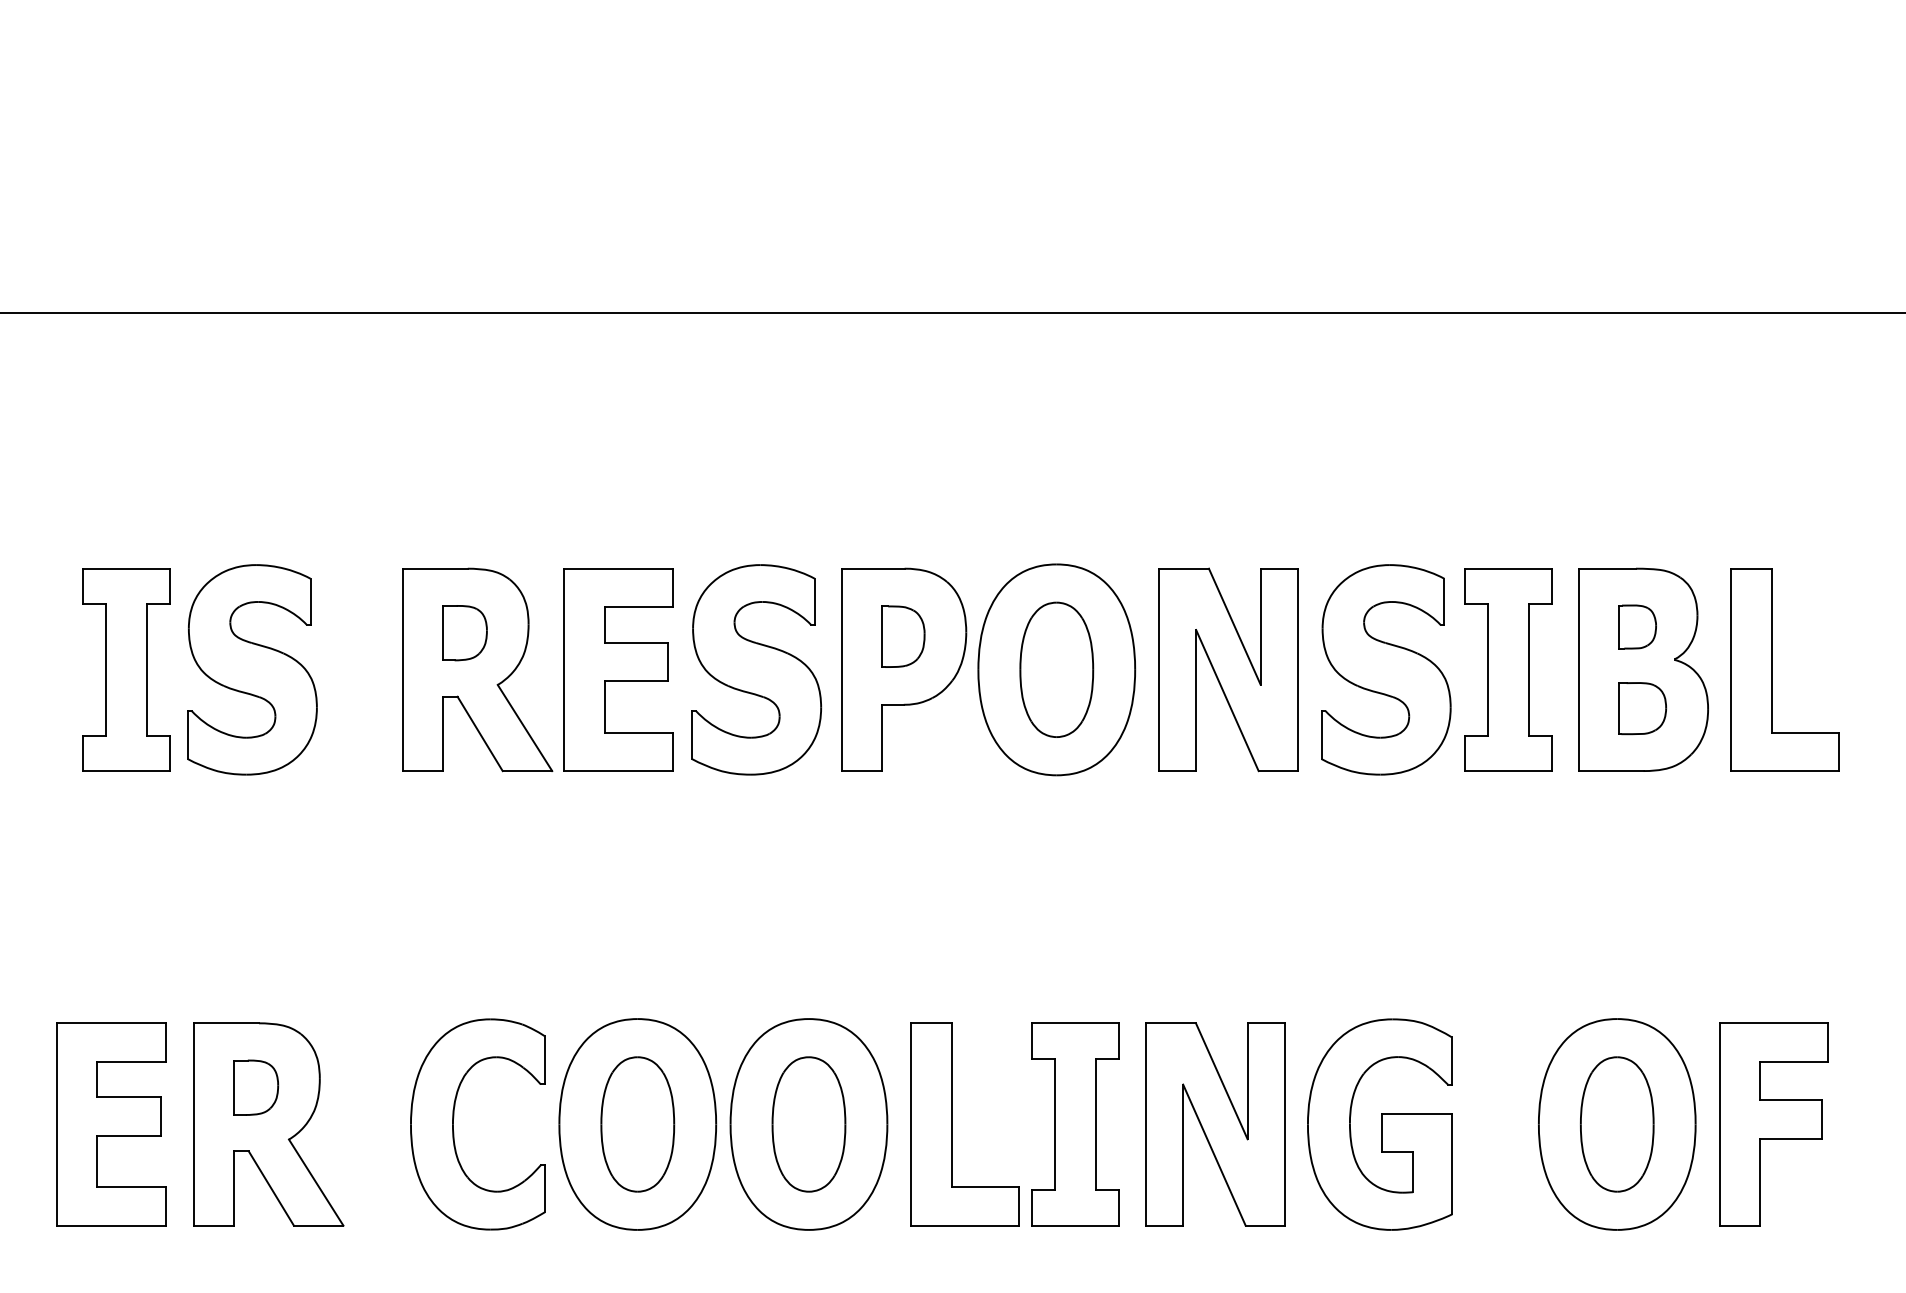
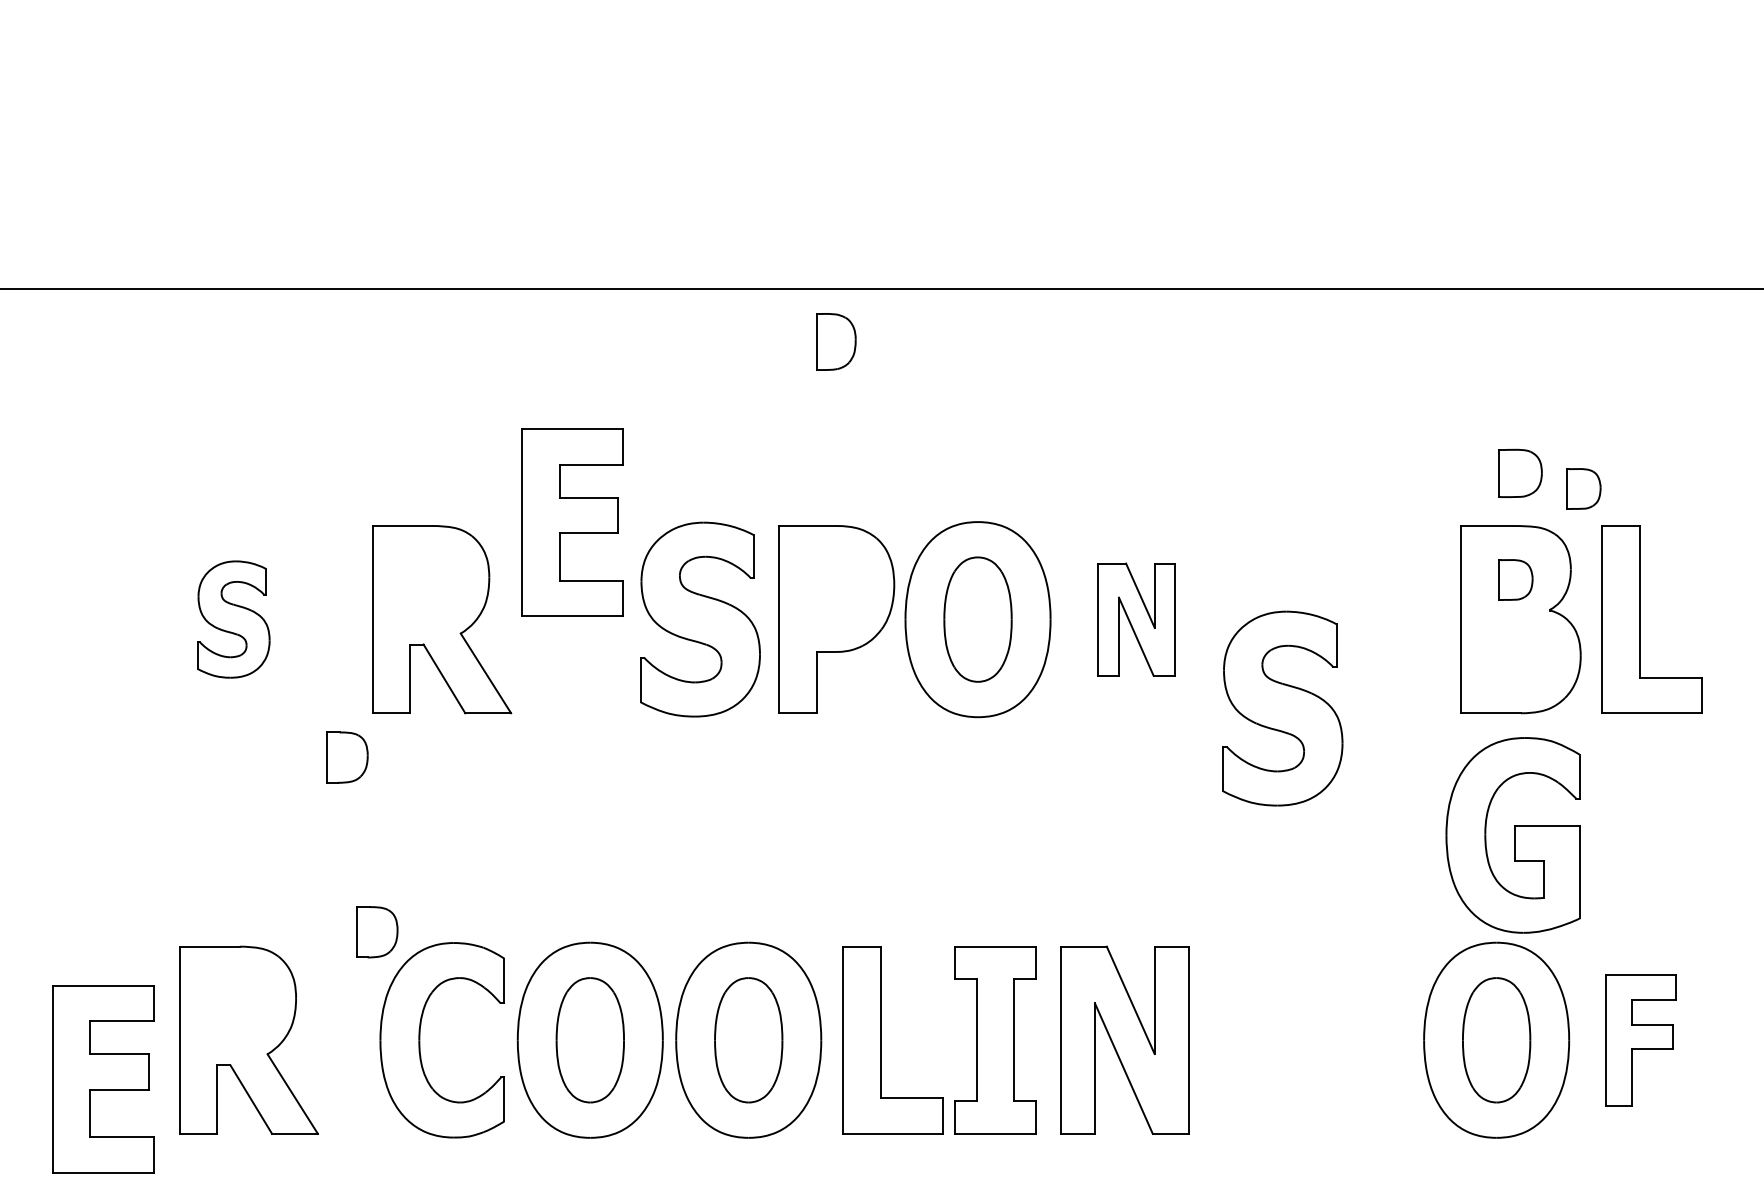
part: (1711, 528) -> (1583, 488), added
part: (465, 632) -> (347, 757), moved
part: (903, 636) -> (836, 341), moved
part: (125, 669) -> (116, 619), removed
part: (252, 669) -> (233, 619), size x0.6
part: (618, 669) -> (572, 522), moved
part: (1228, 669) -> (1136, 619), size x0.6
part: (1385, 669) -> (1282, 708), moved
part: (1507, 669) -> (1395, 619), removed
part: (1643, 707) -> (1520, 472), moved
part: (256, 1087) -> (377, 932), moved
part: (111, 1124) -> (103, 1079), moved
part: (1379, 1124) -> (1512, 835), moved
part: (1772, 1124) -> (1640, 1040), size x0.7

